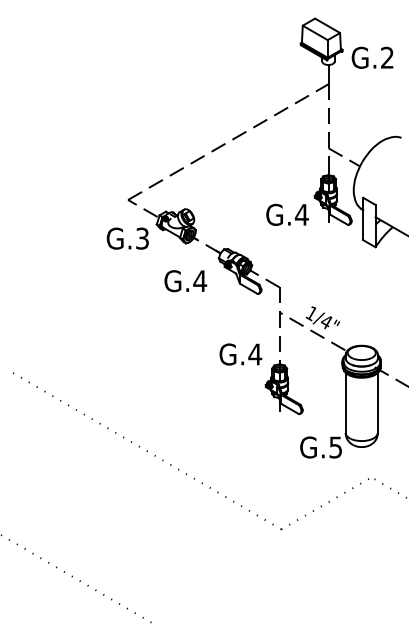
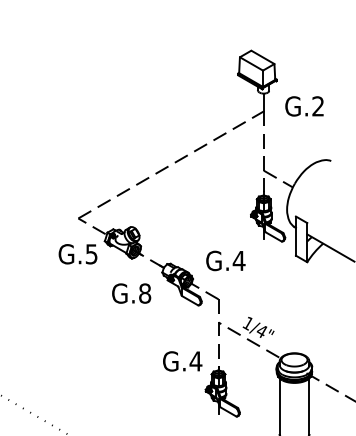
text: (372, 57) -> (304, 106), moved
text: (287, 214) -> (225, 260), moved
text: (142, 238) -> (91, 254), G.3 -> G.5
text: (200, 281) -> (145, 293), G.4 -> G.8

